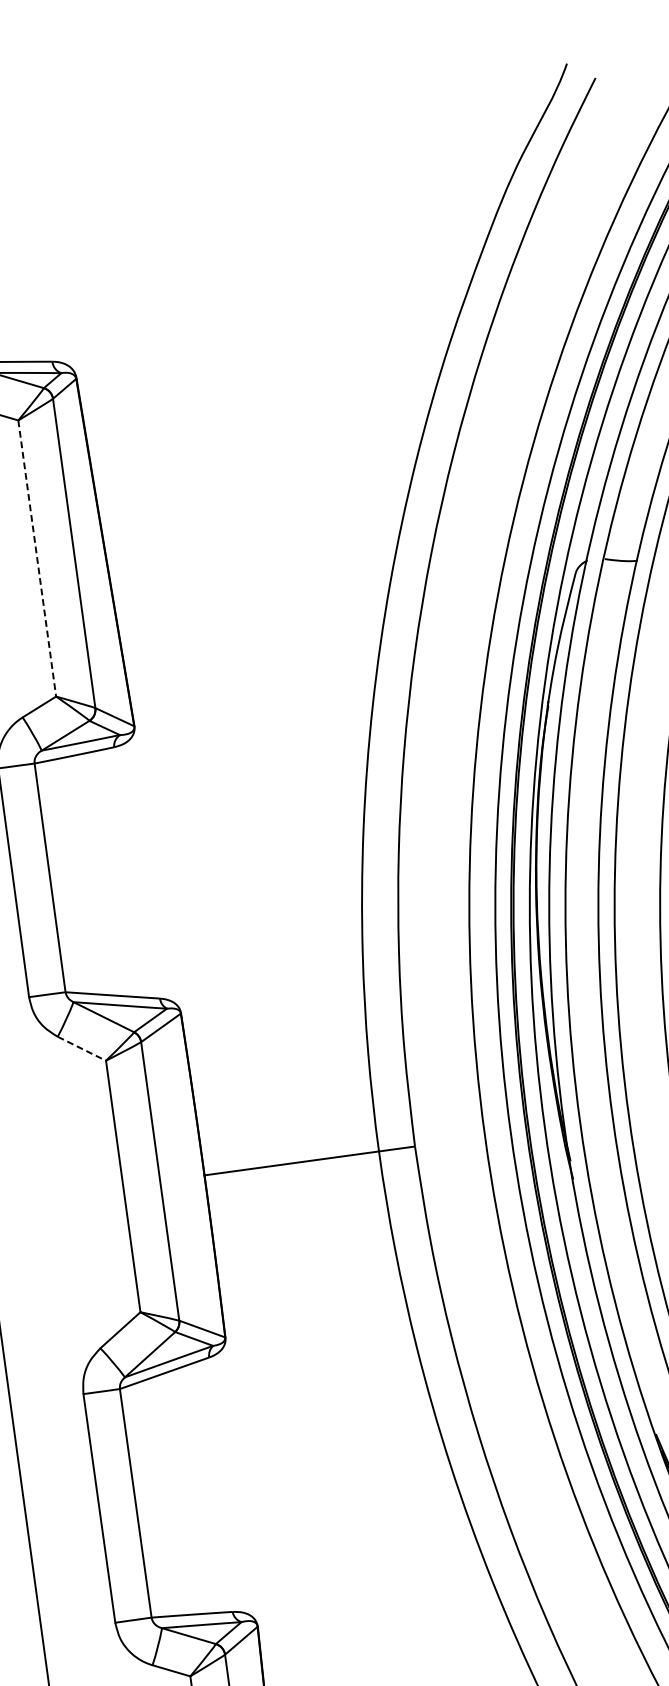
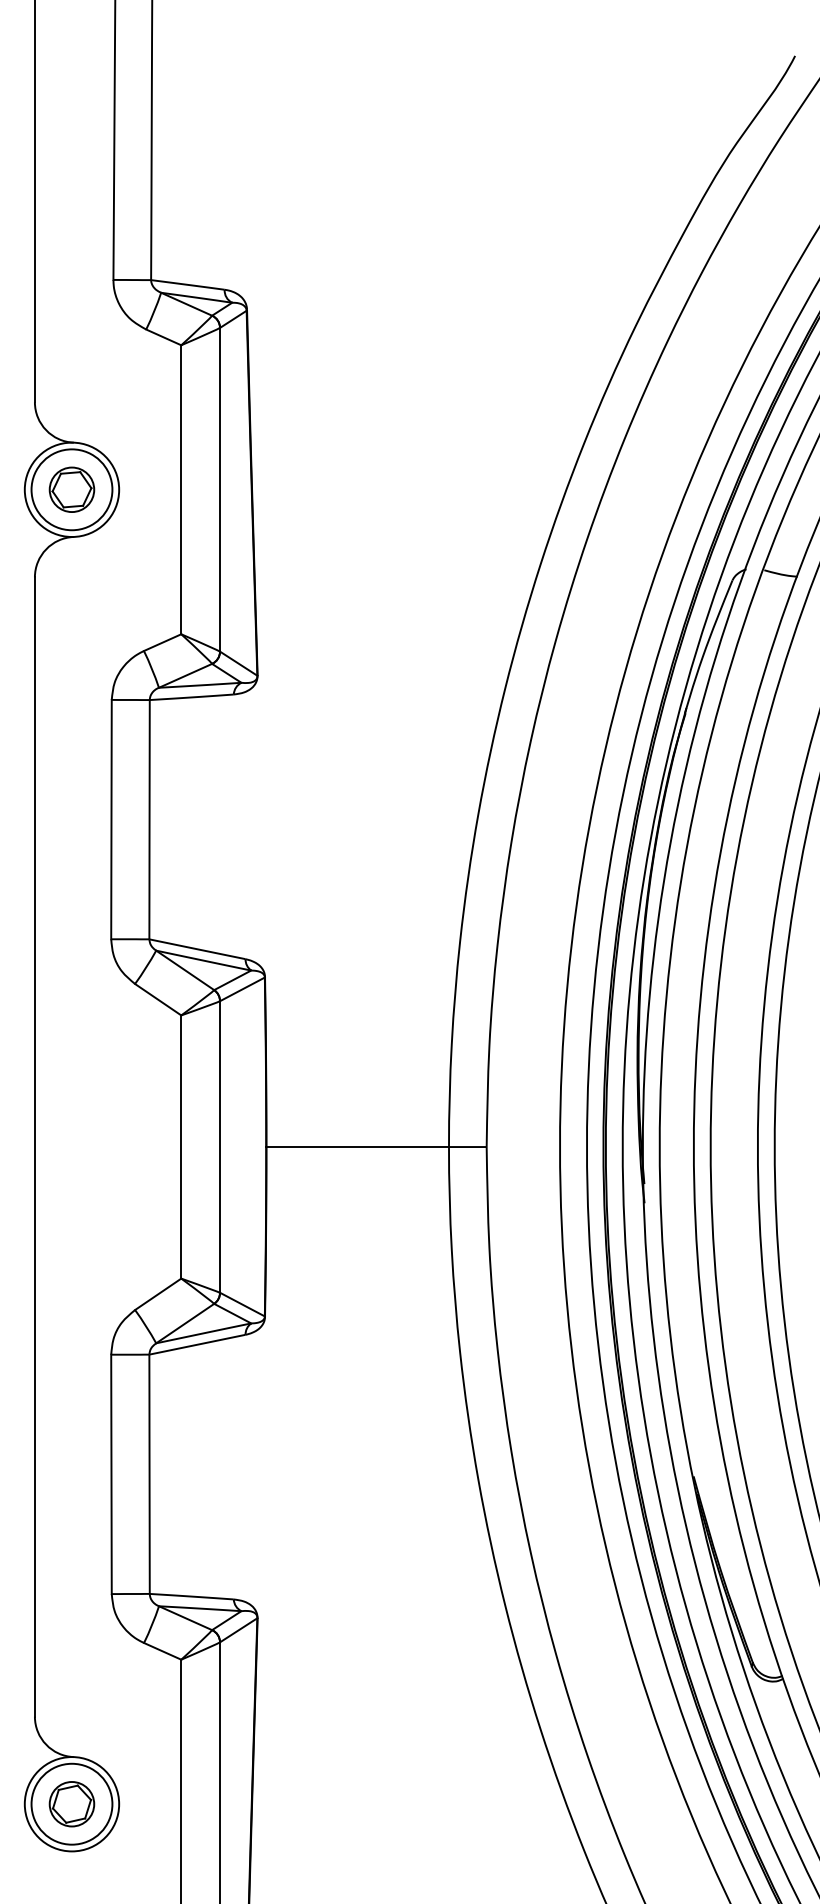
line: (37, 559) -> (181, 490), dashed -> solid
line: (82, 1048) -> (158, 999), dashed -> solid

